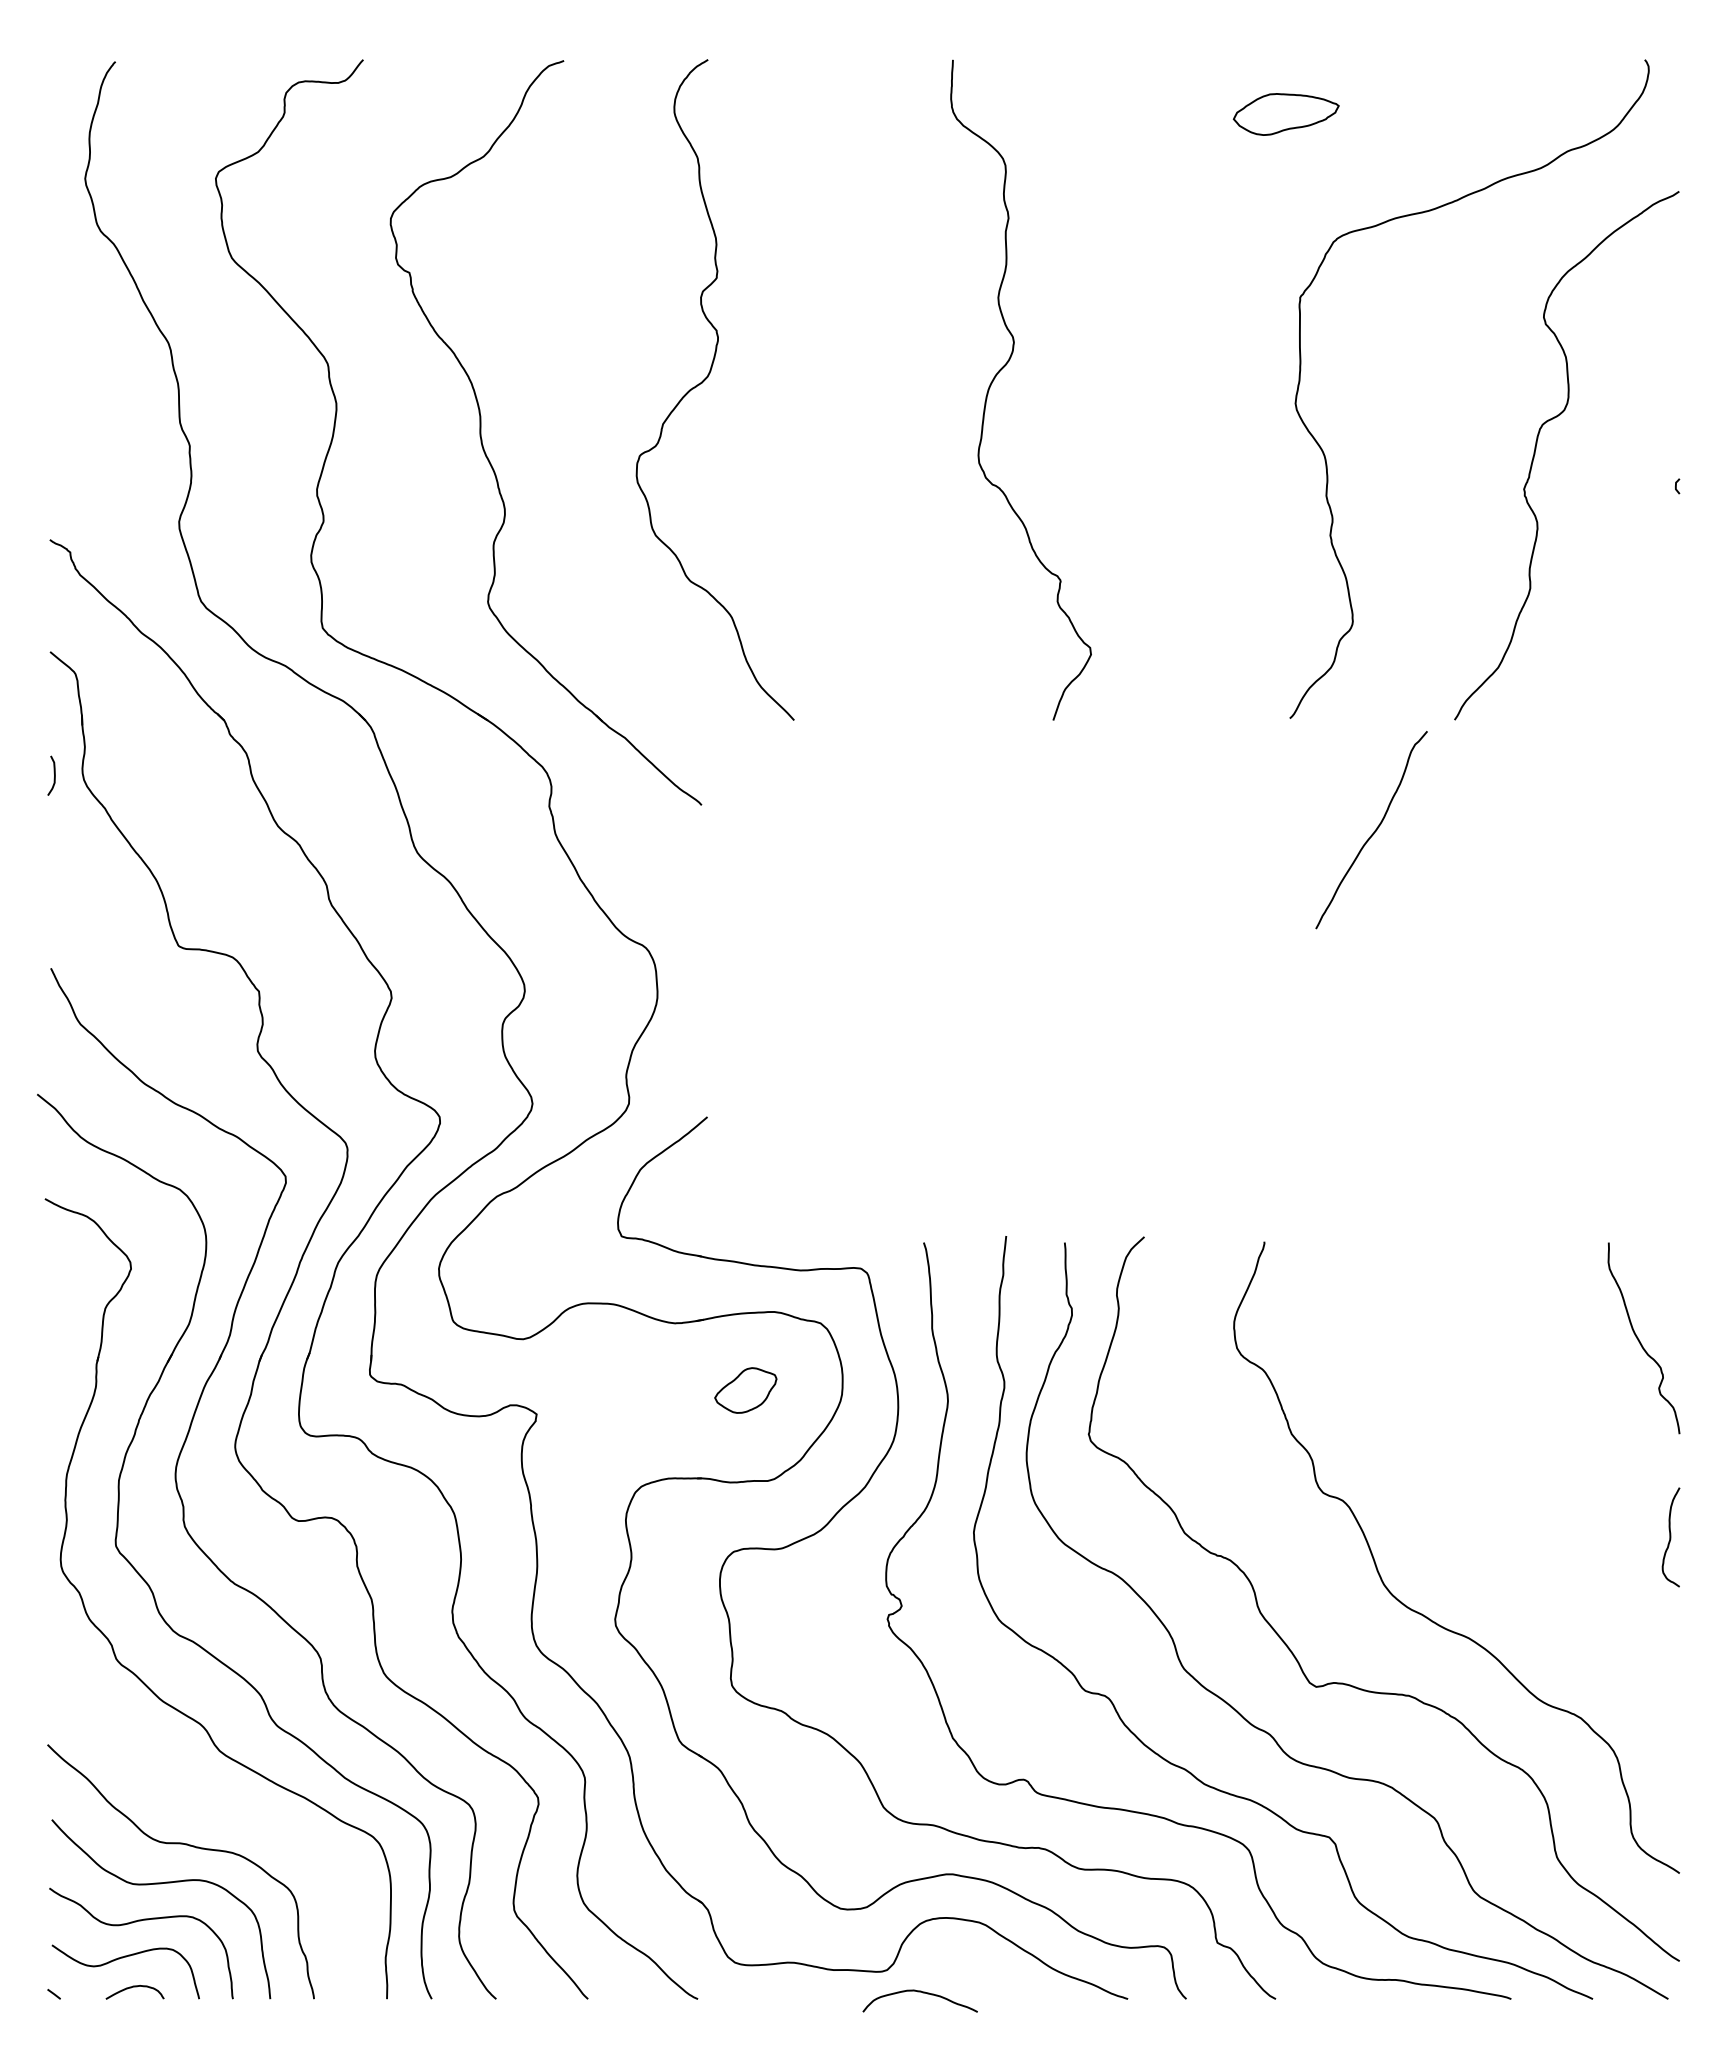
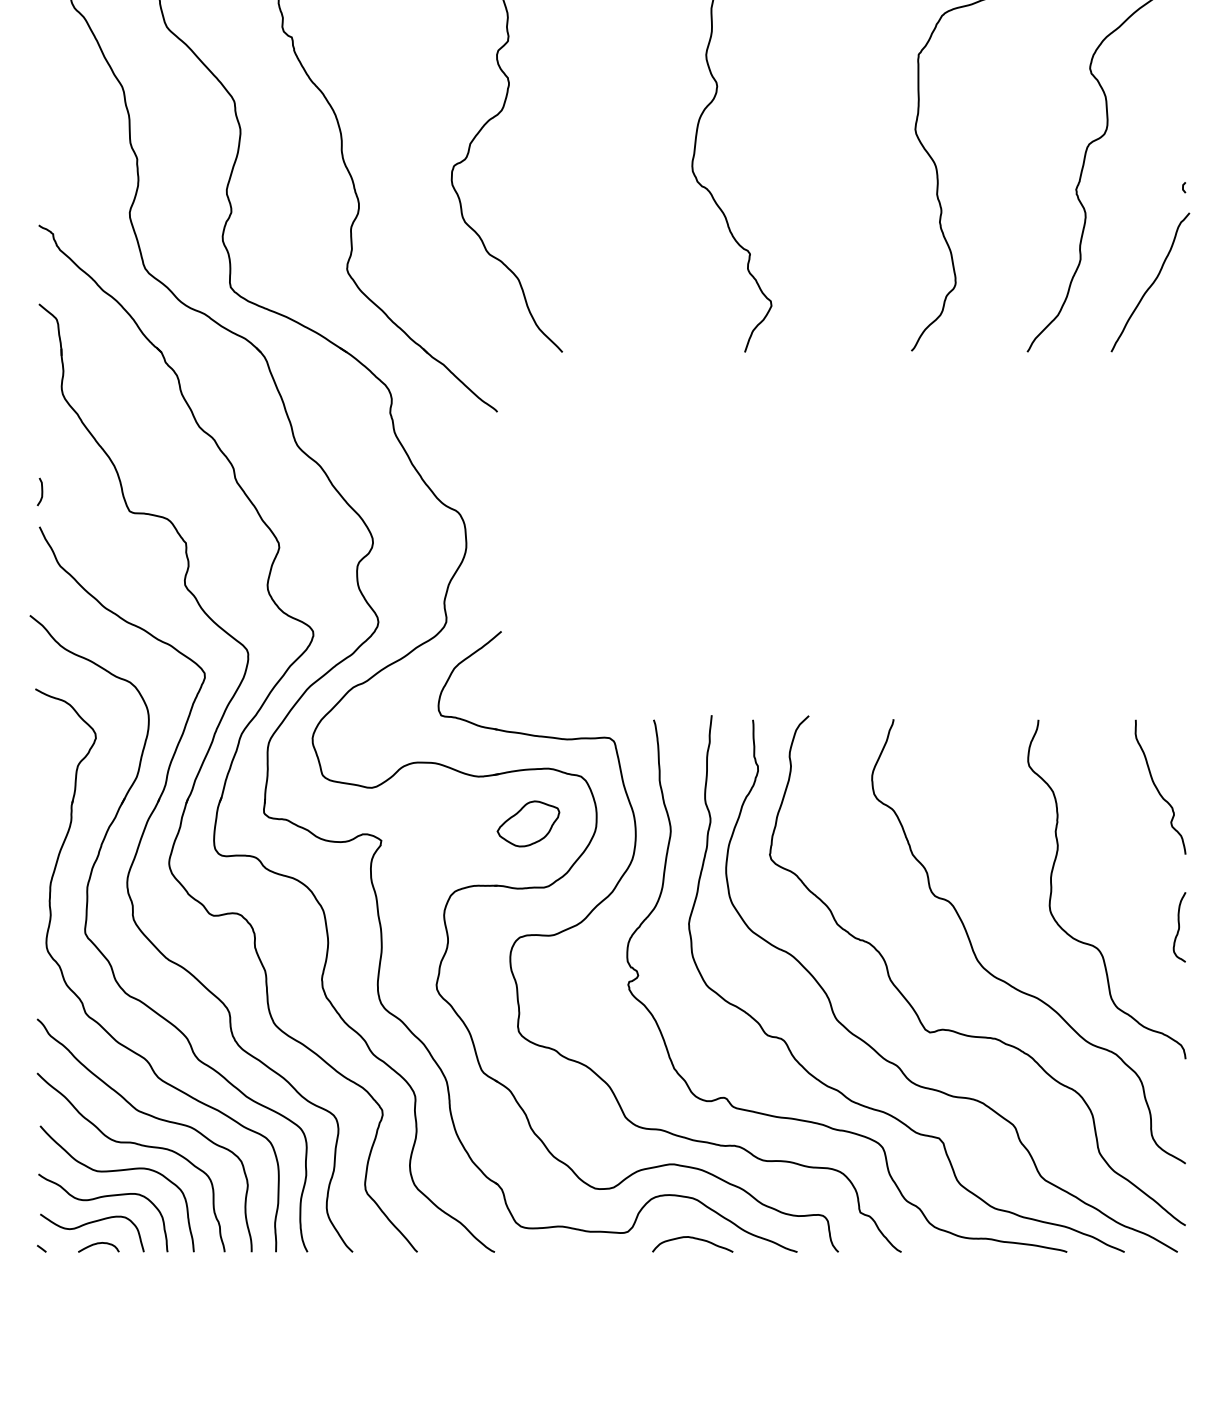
curve: (54, 775) -> (42, 491), moved
curve: (1373, 832) -> (1151, 284), moved
part: (745, 1390) -> (528, 823), size x1.43
curve: (1489, 1483) -> (1051, 889), added
curve: (211, 1807) -> (152, 1117), added
curve: (922, 1993) -> (694, 1239), moved

